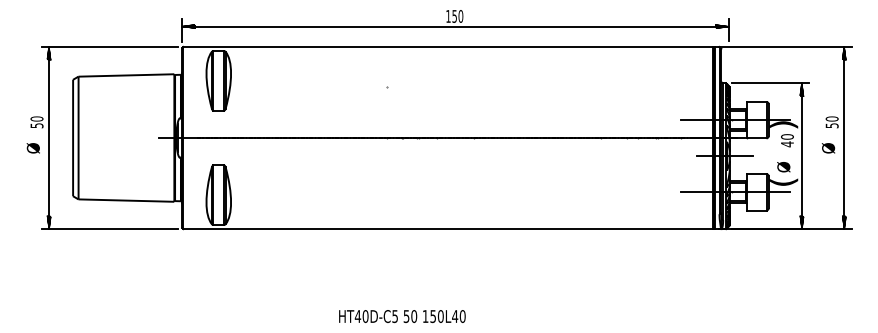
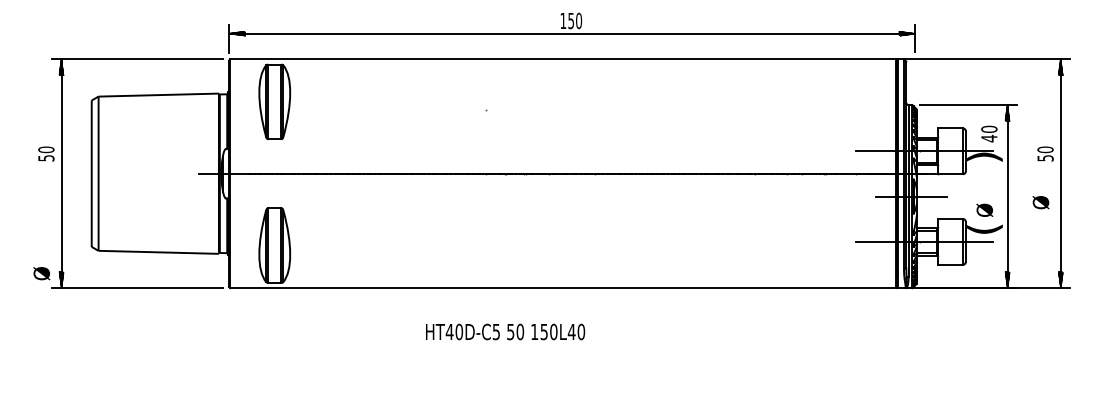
text: (787, 140) -> (989, 133), moved
text: (33, 148) -> (41, 273), moved
text: (828, 148) -> (1040, 202), moved
text: (402, 316) -> (505, 331), moved

